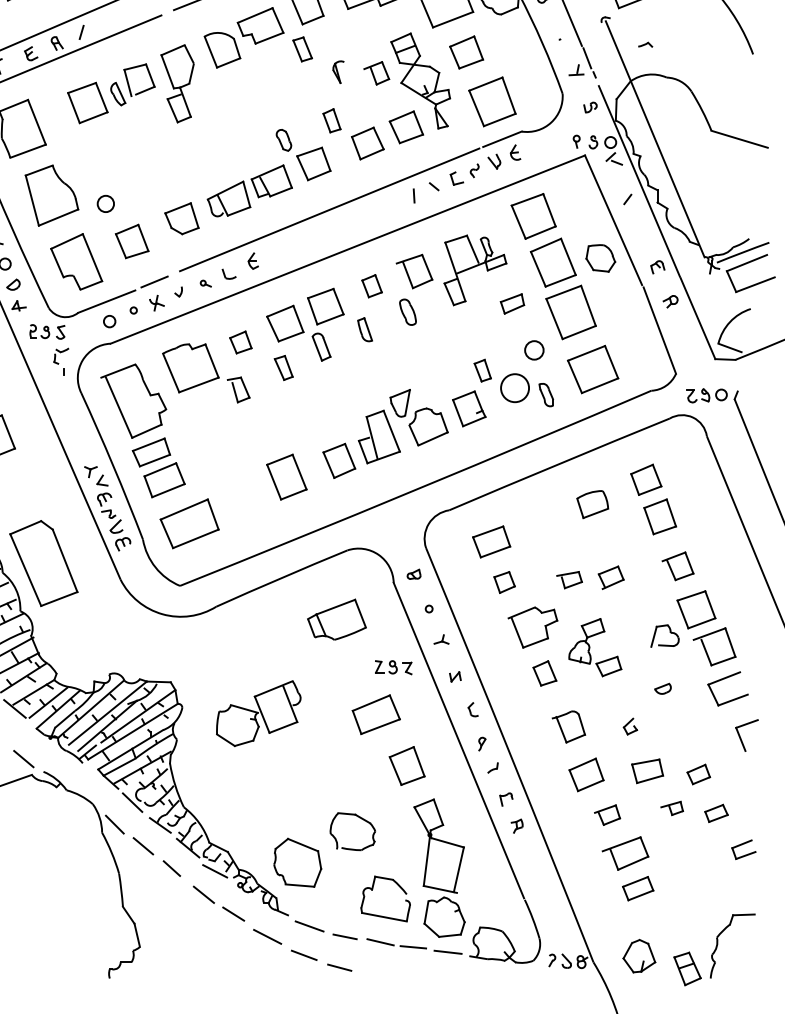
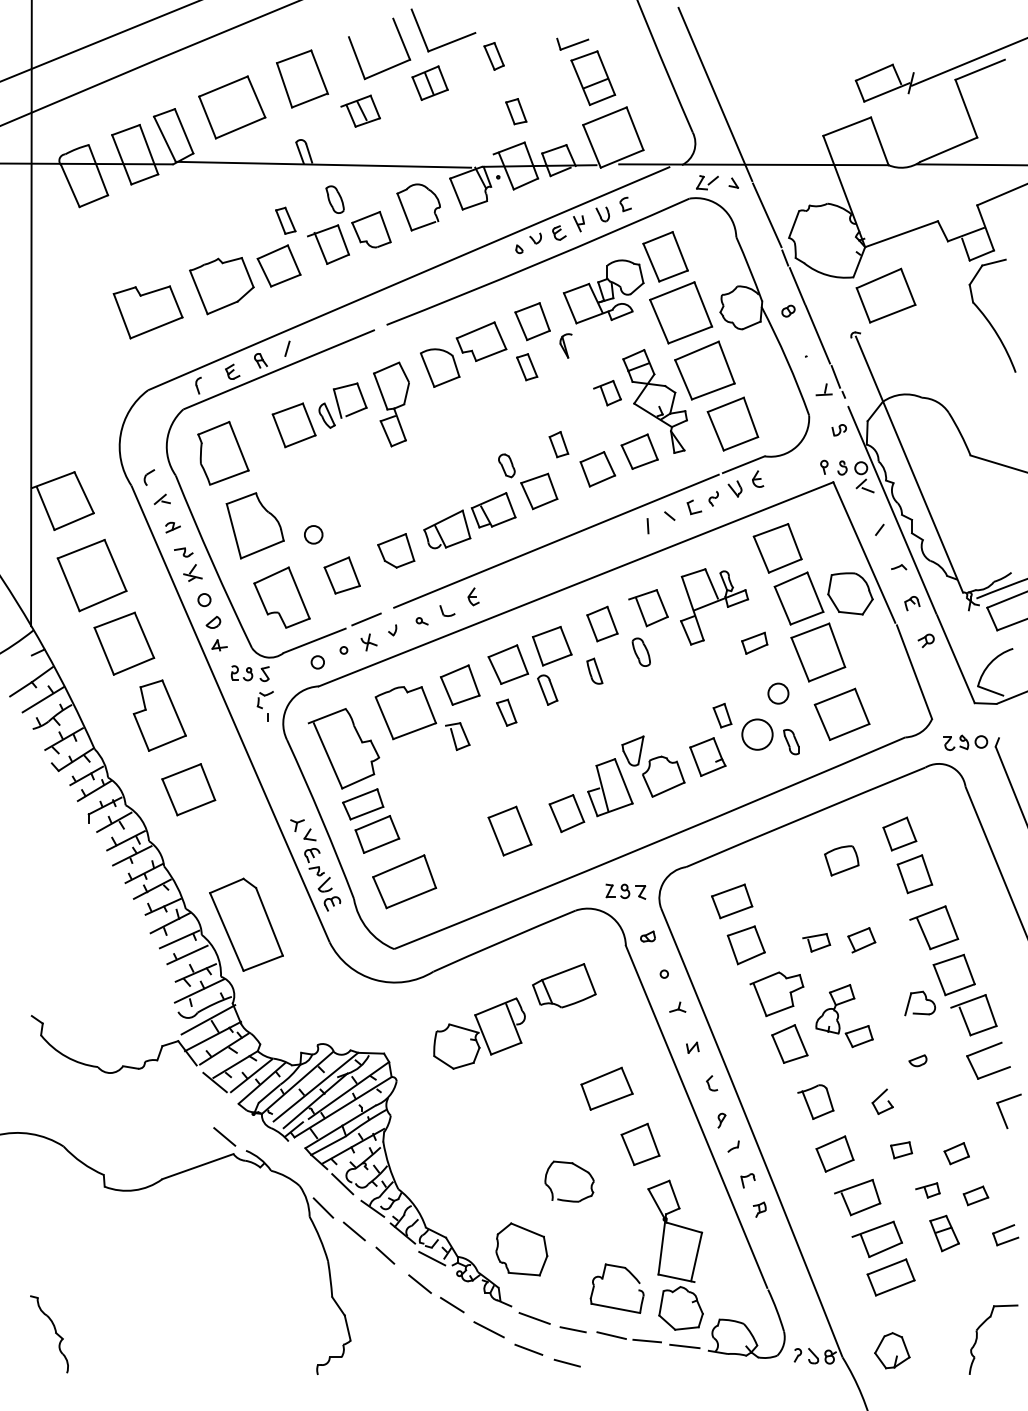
part: (645, 45) -> (899, 567), moved
part: (466, 52) -> (704, 370), size x1.67
part: (338, 71) -> (565, 345), moved
part: (600, 258) -> (850, 593), size x1.43
part: (372, 285) -> (602, 623), size x1.43
part: (240, 341) -> (459, 684), size x1.67
part: (678, 565) -> (934, 927), size x1.43
part: (503, 582) -> (745, 945), size x1.67
part: (393, 667) -> (625, 891), moved
part: (544, 672) -> (789, 1043), size x1.43
part: (258, 713) -> (479, 1033), moved
part: (630, 726) -> (882, 1101), size x1.43
part: (647, 771) -> (901, 1150), size x0.62
part: (607, 814) -> (857, 1197), size x1.67
part: (360, 818) -> (577, 1167), moved
part: (637, 888) -> (890, 1277), size x1.43
part: (687, 968) -> (944, 1233), moved

